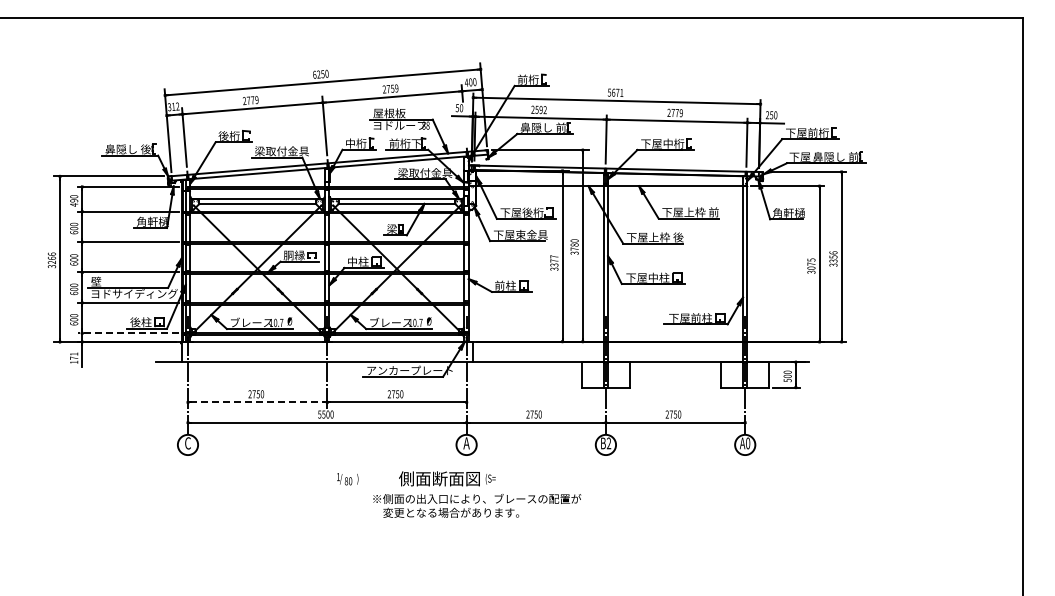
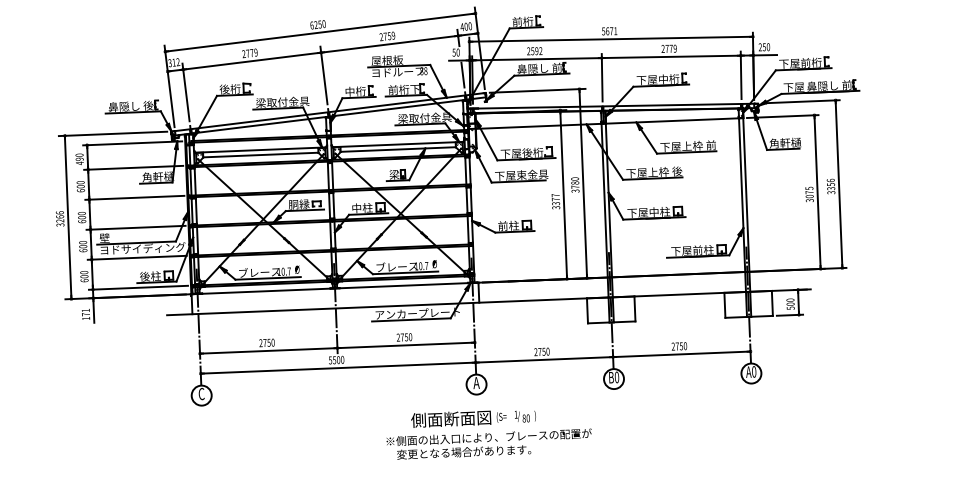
line: (465, 130) -> (463, 74), added
line: (127, 333) -> (137, 288), dashed -> solid
line: (257, 402) -> (268, 350), dashed -> solid
text: (608, 443) -> (616, 377), B2 -> B0
text: (347, 479) -> (525, 416), moved

